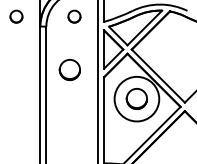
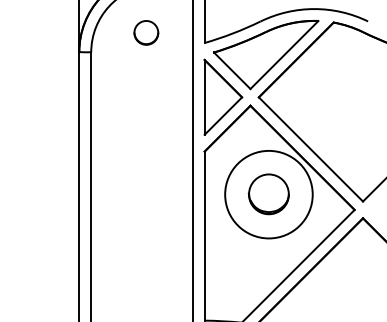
circle: (16, 16) -> (32, 32), removed
circle: (69, 69) -> (136, 136), removed

